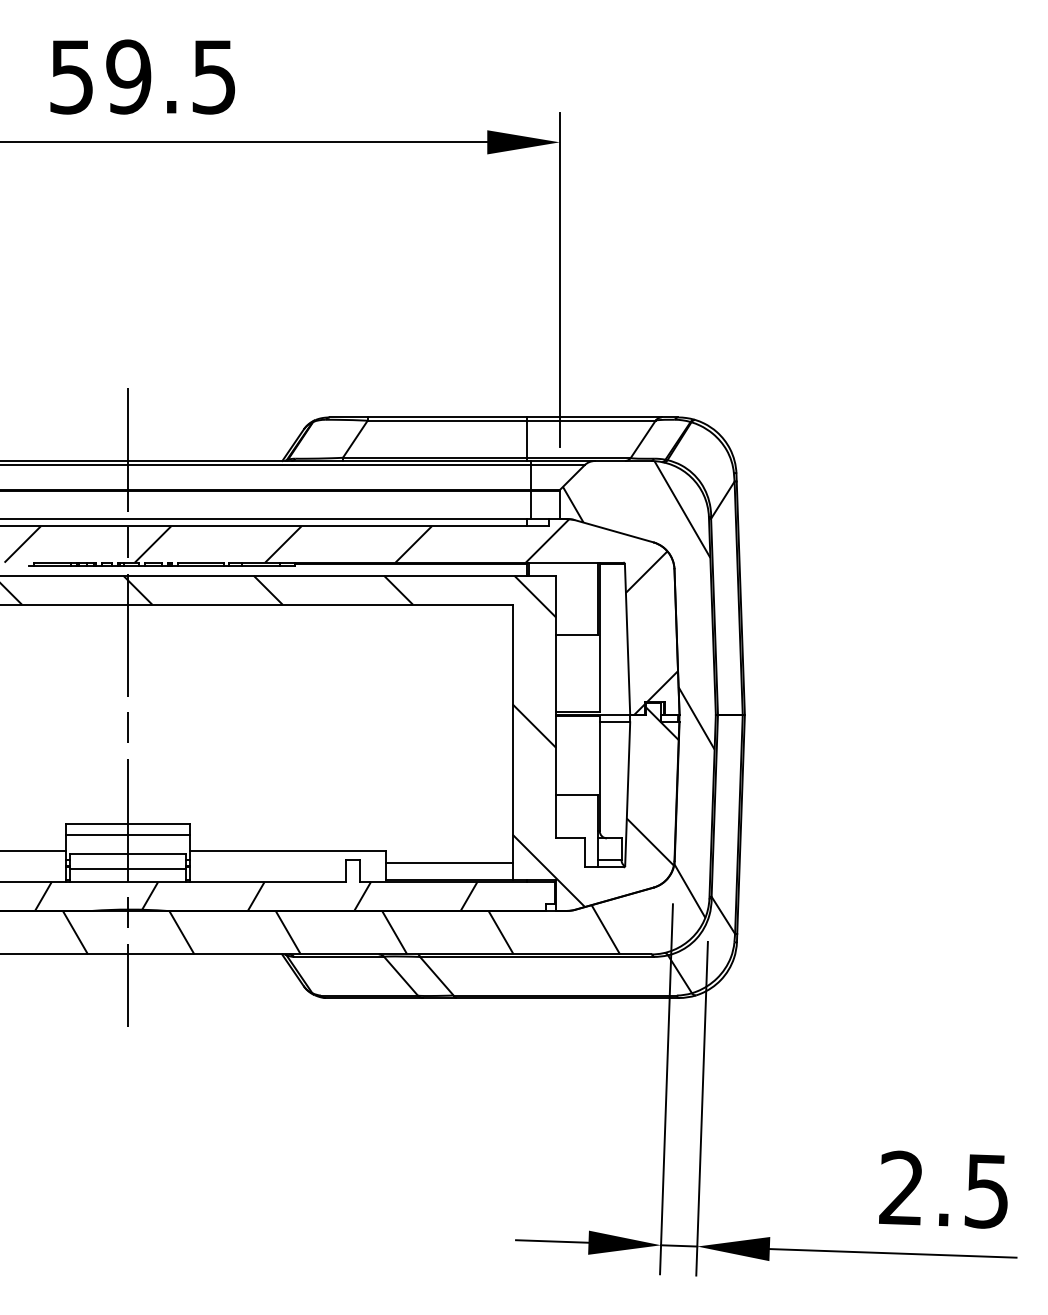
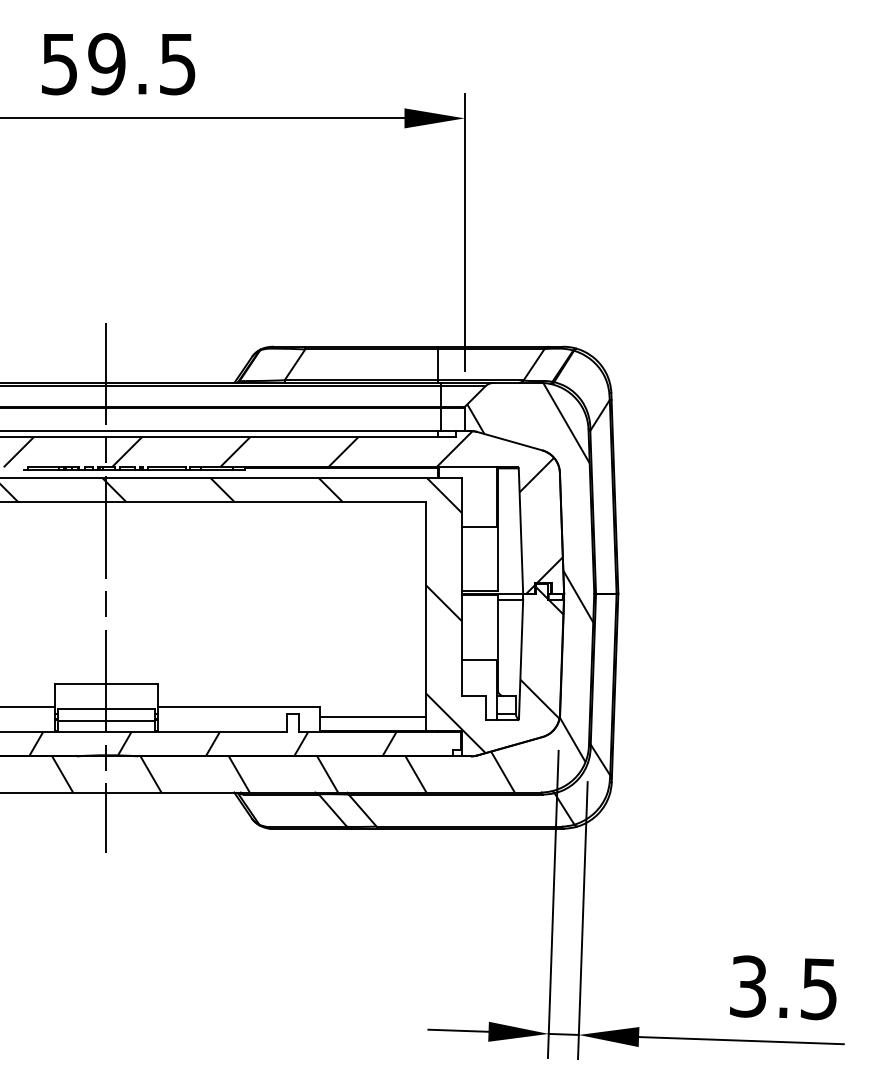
line: (127, 834) -> (105, 692), removed
text: (900, 1187) -> (747, 985), 2.5 -> 3.5

